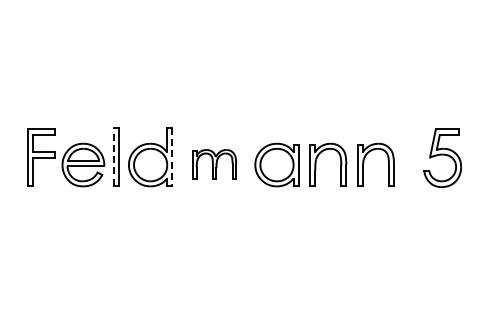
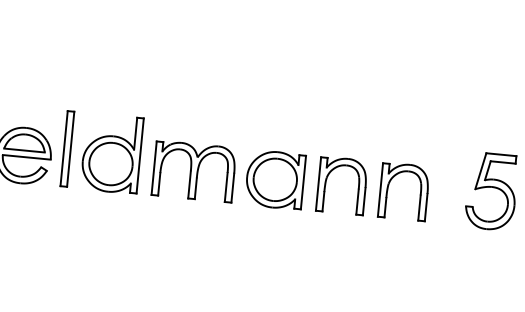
line: (113, 156) -> (63, 148), dashed -> solid
line: (172, 156) -> (140, 155), dashed -> solid
part: (214, 164) -> (194, 171), size x1.43

